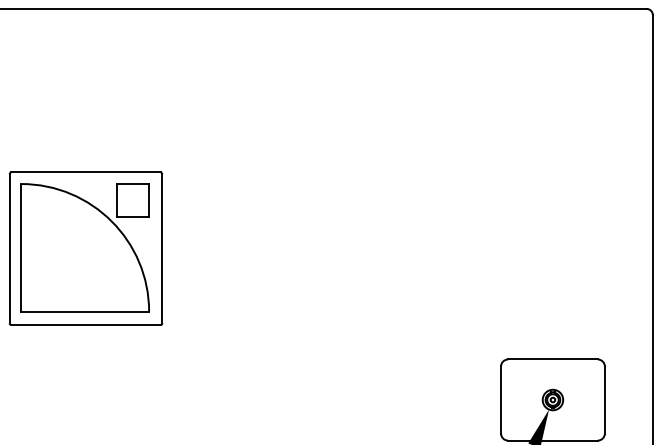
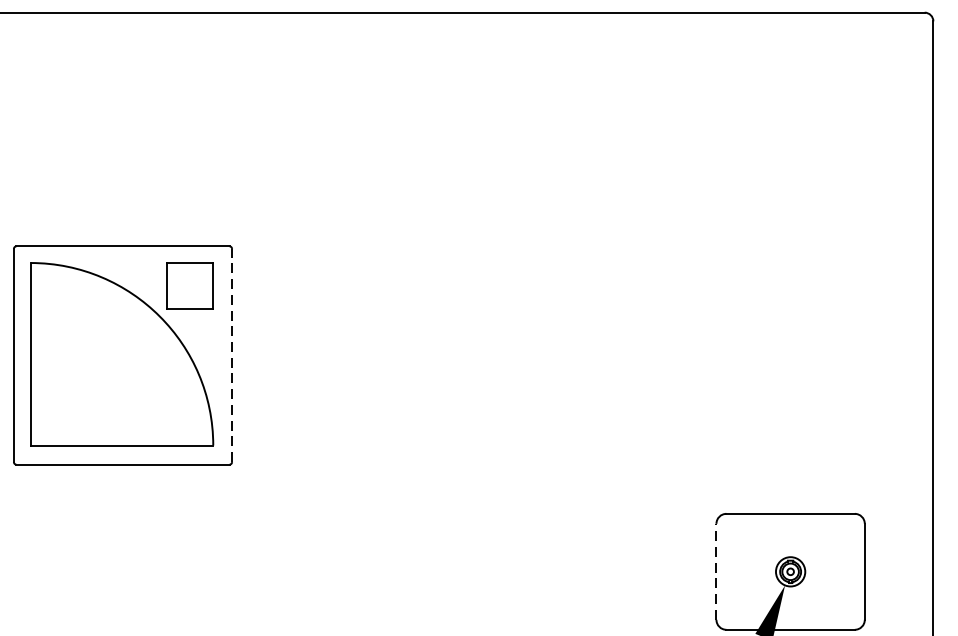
line: (162, 248) -> (232, 355), solid -> dashed
line: (501, 400) -> (717, 572), solid -> dashed

